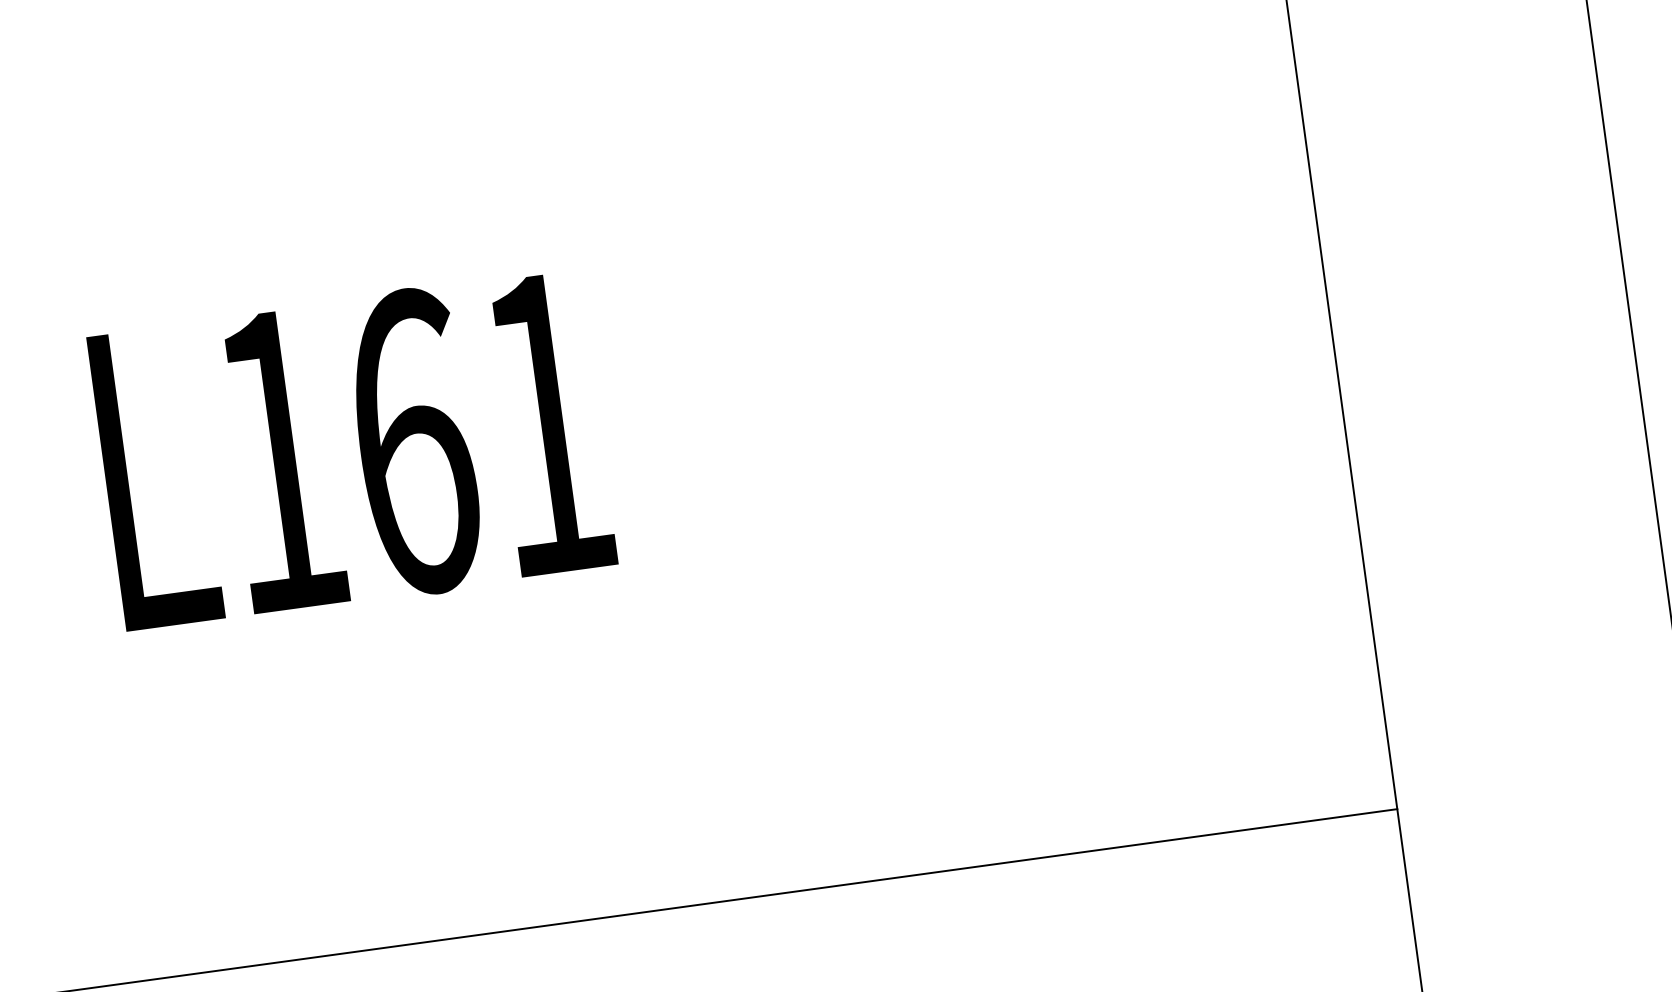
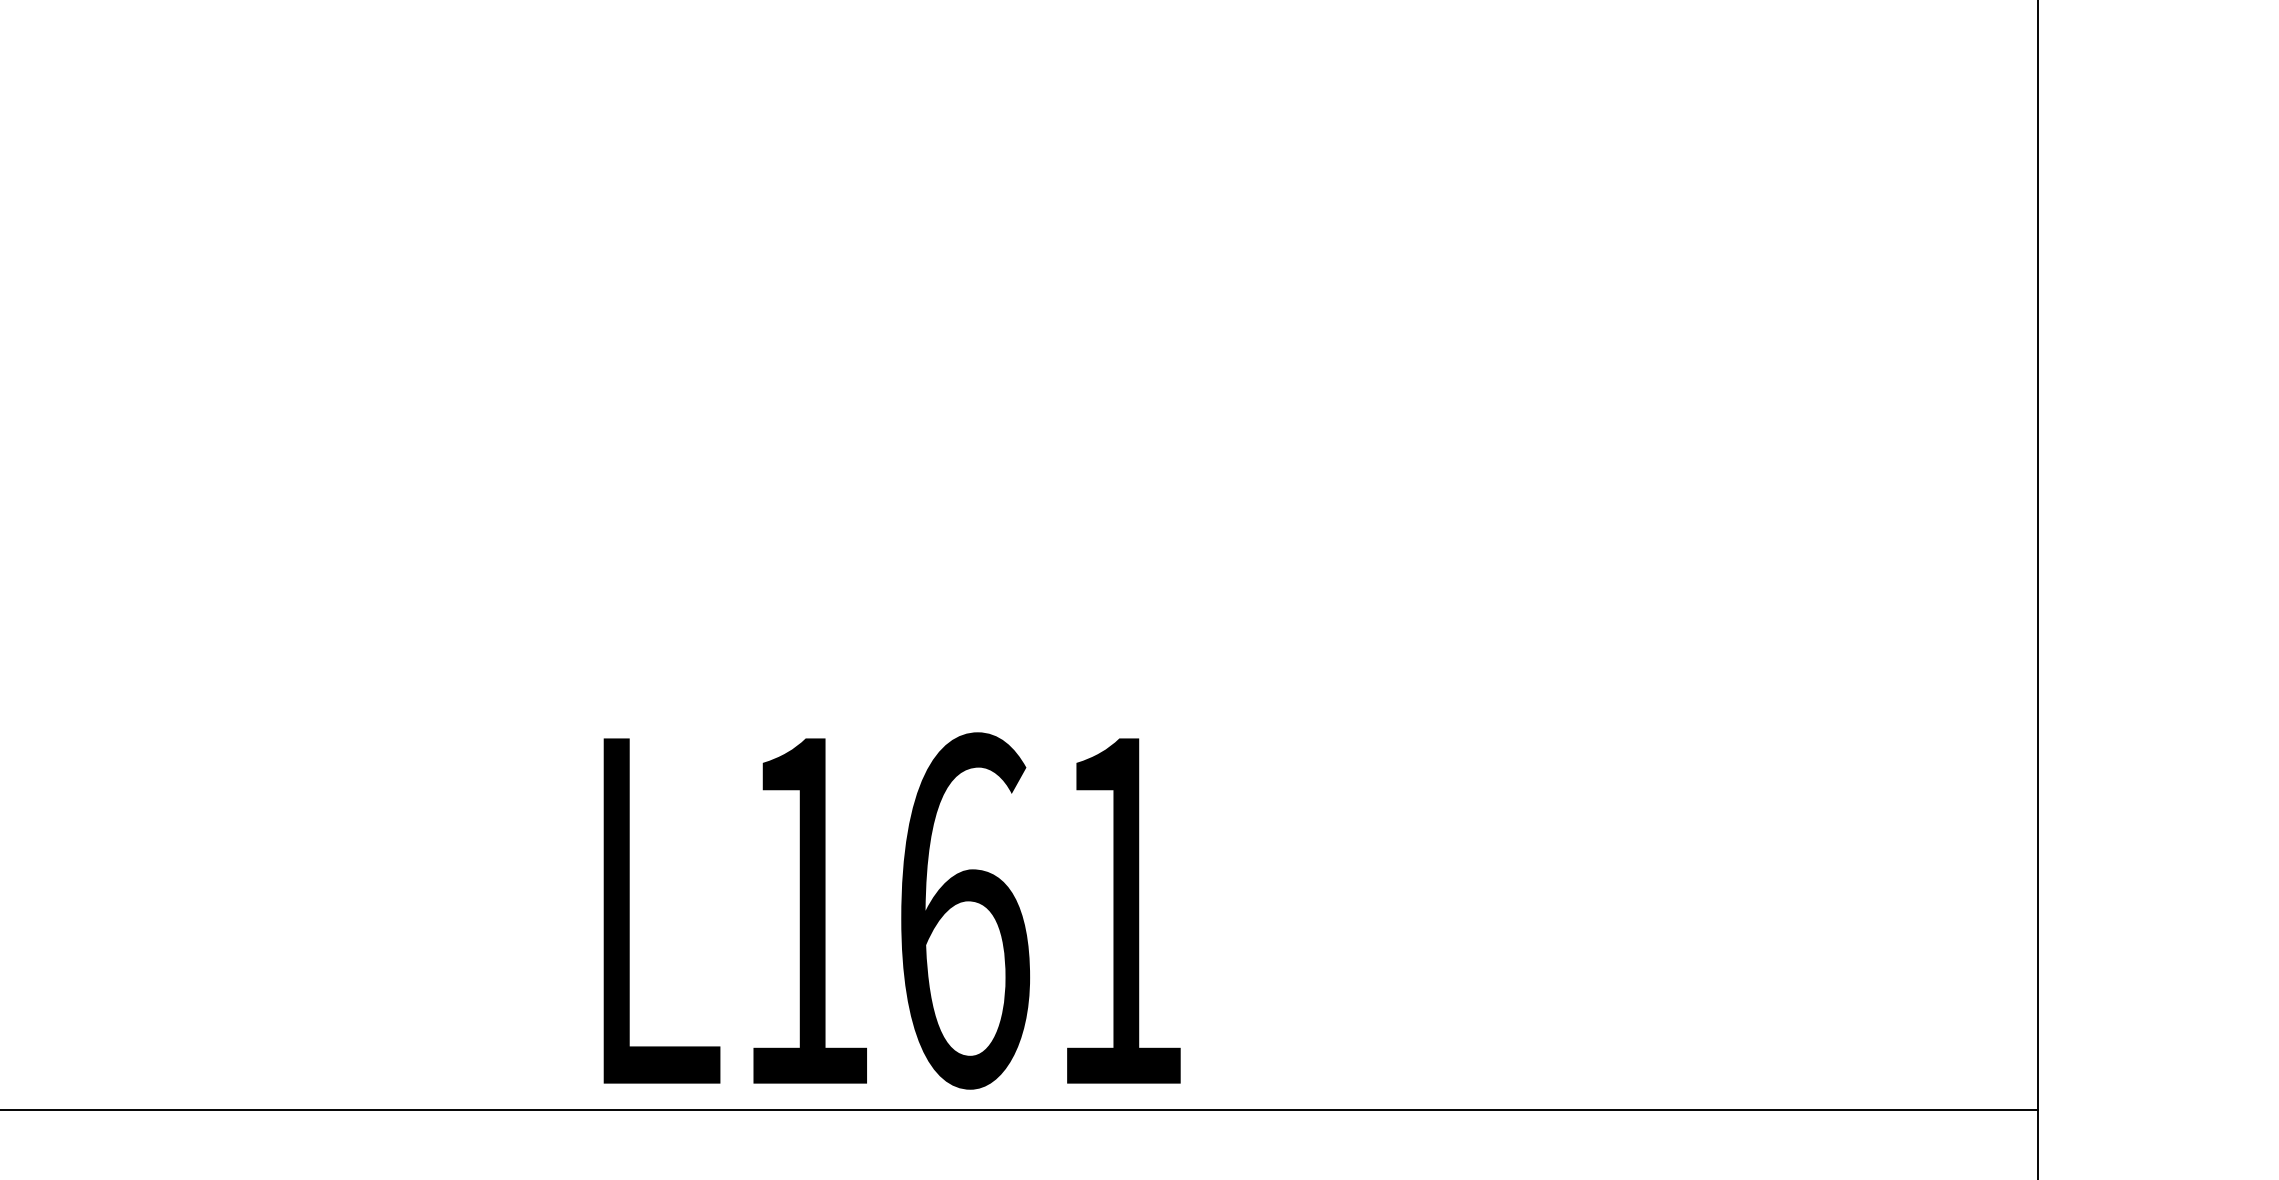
text: (351, 450) -> (891, 910), moved

